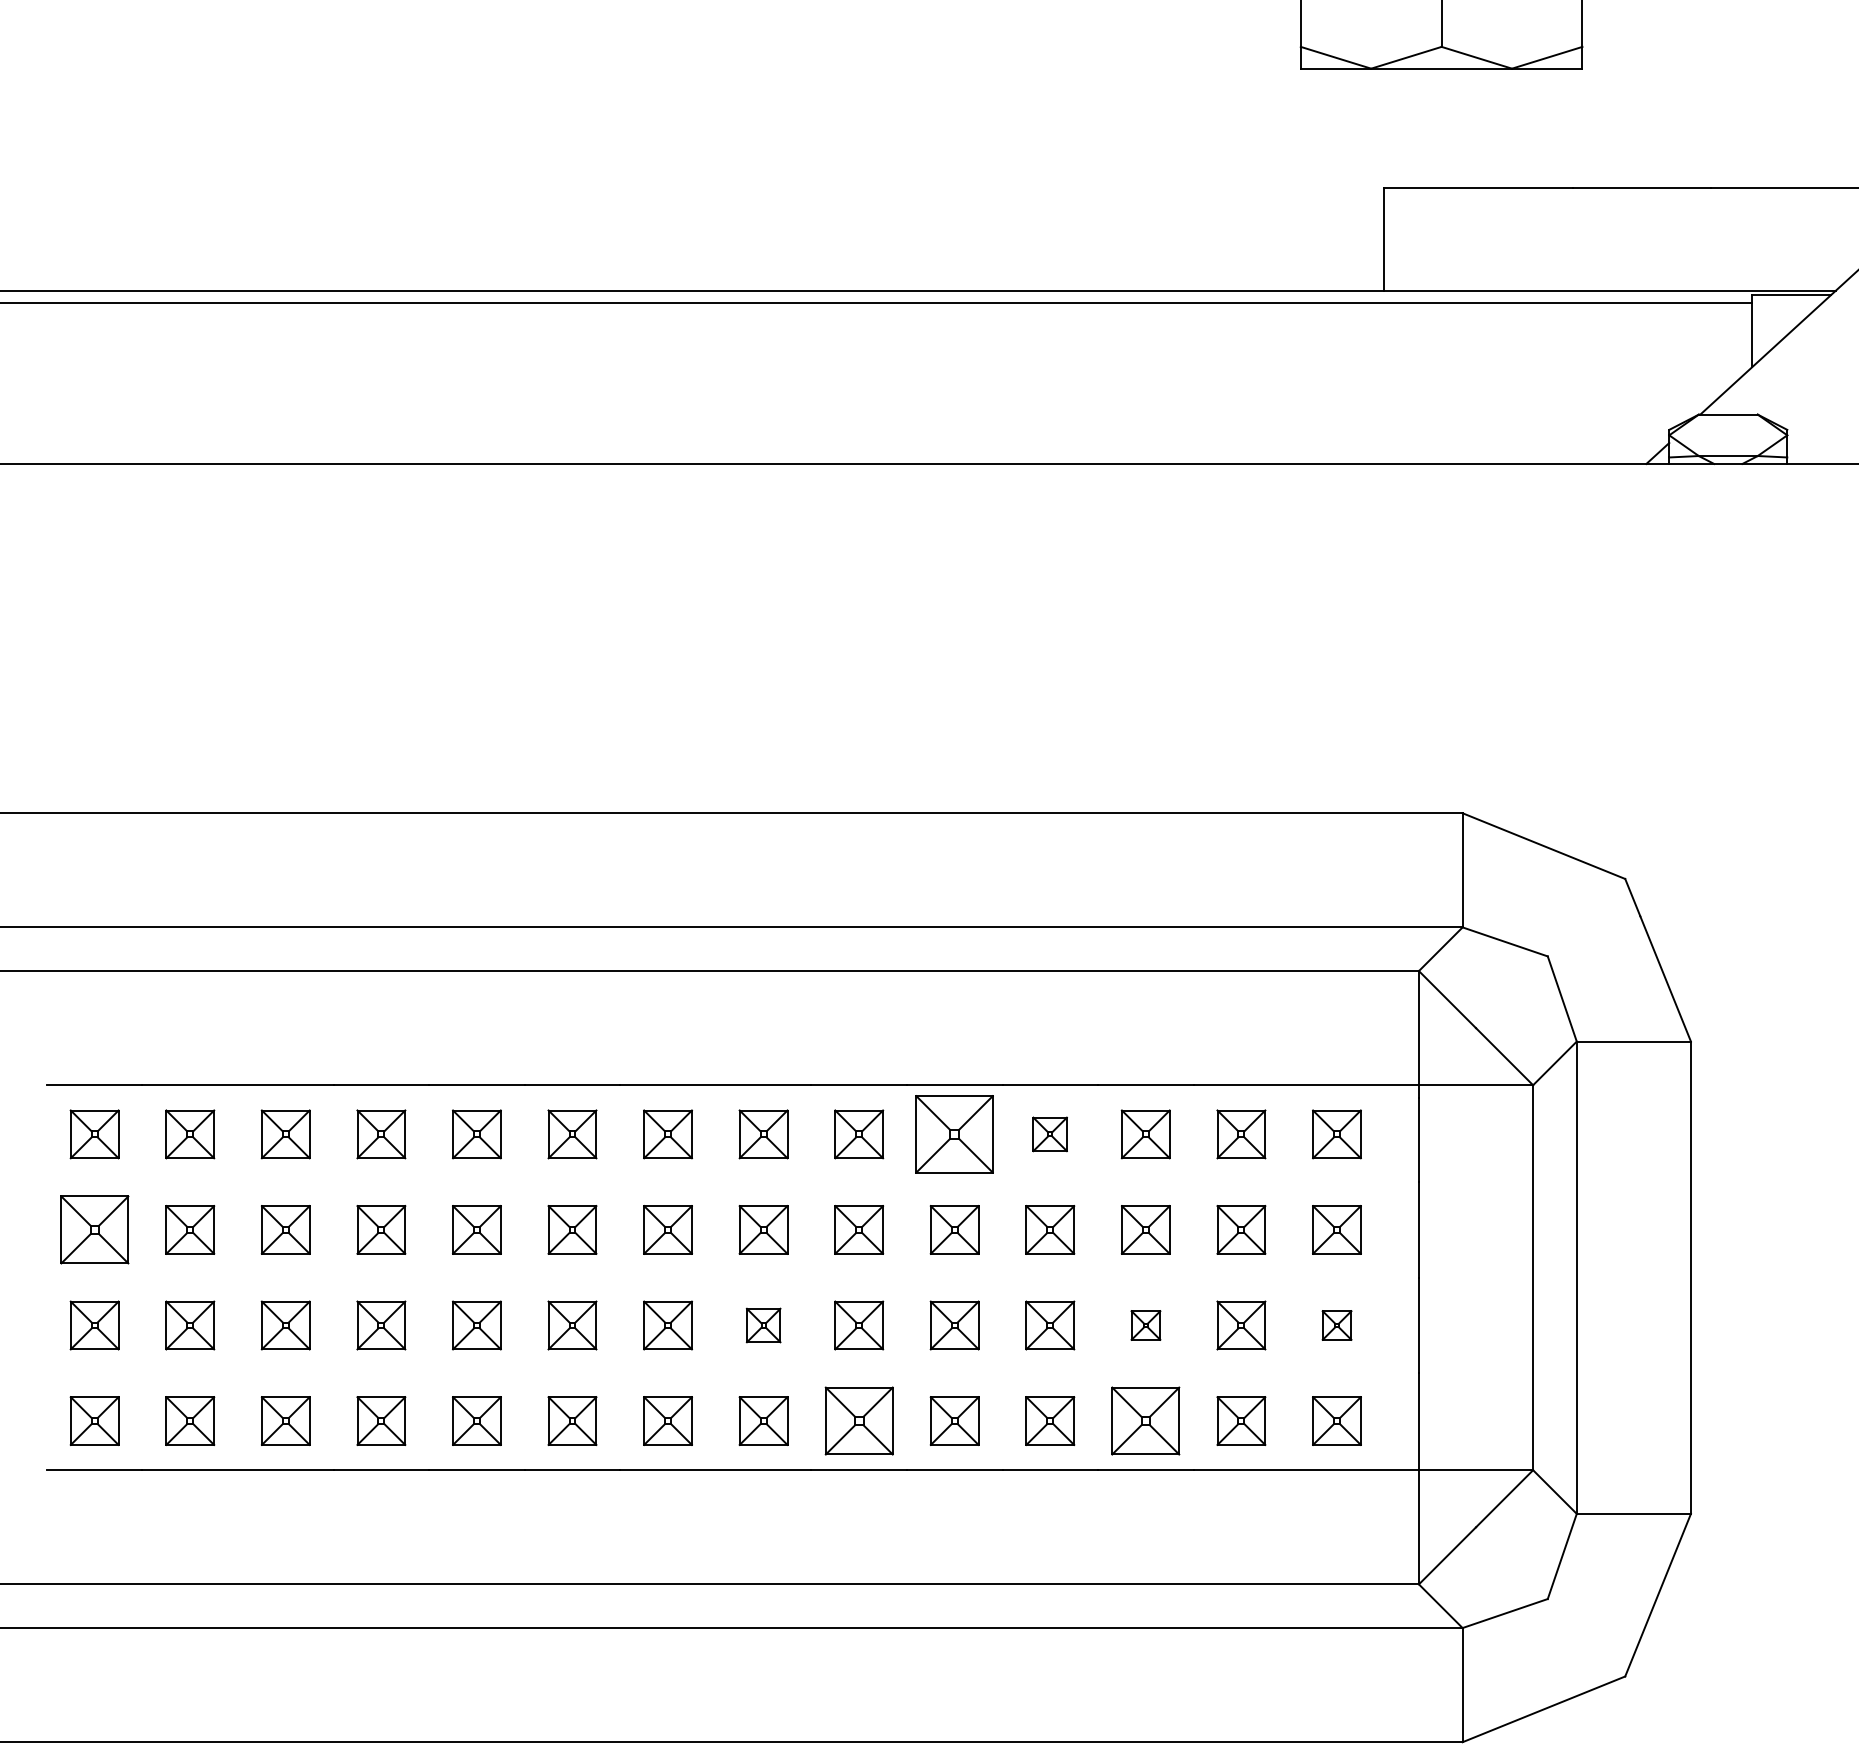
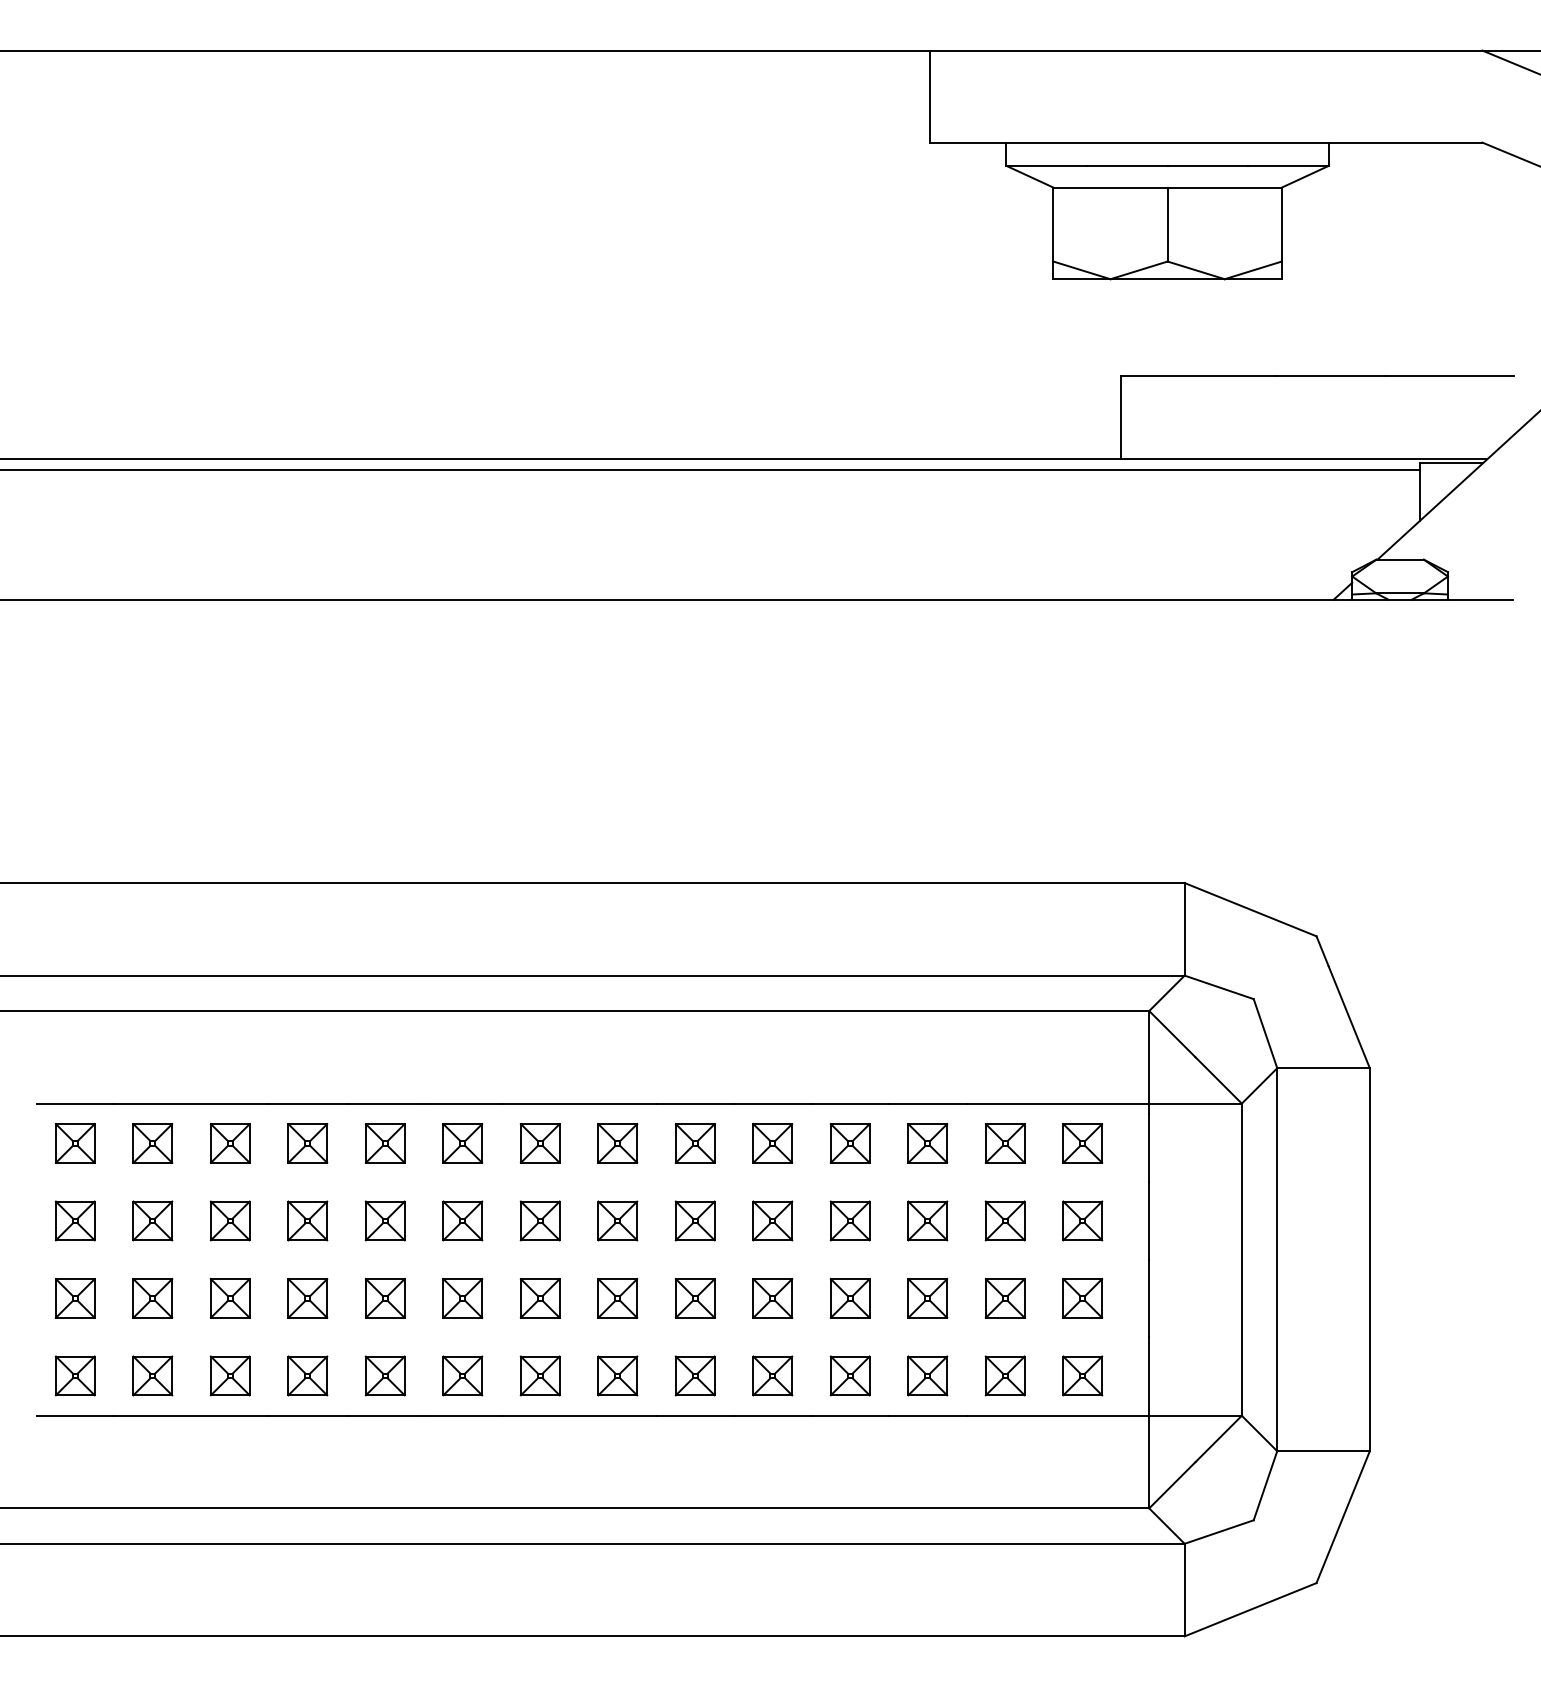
part: (954, 1134) -> (772, 1143), size x0.62
part: (1049, 1134) -> (849, 1143), size x1.43
part: (93, 1229) -> (74, 1220), size x0.71
part: (763, 1325) -> (617, 1298), size x1.43
part: (1145, 1325) -> (927, 1298), size x1.67
part: (1336, 1325) -> (1082, 1298), size x1.67
part: (858, 1420) -> (694, 1375), size x0.71
part: (1145, 1420) -> (927, 1375), size x0.71

